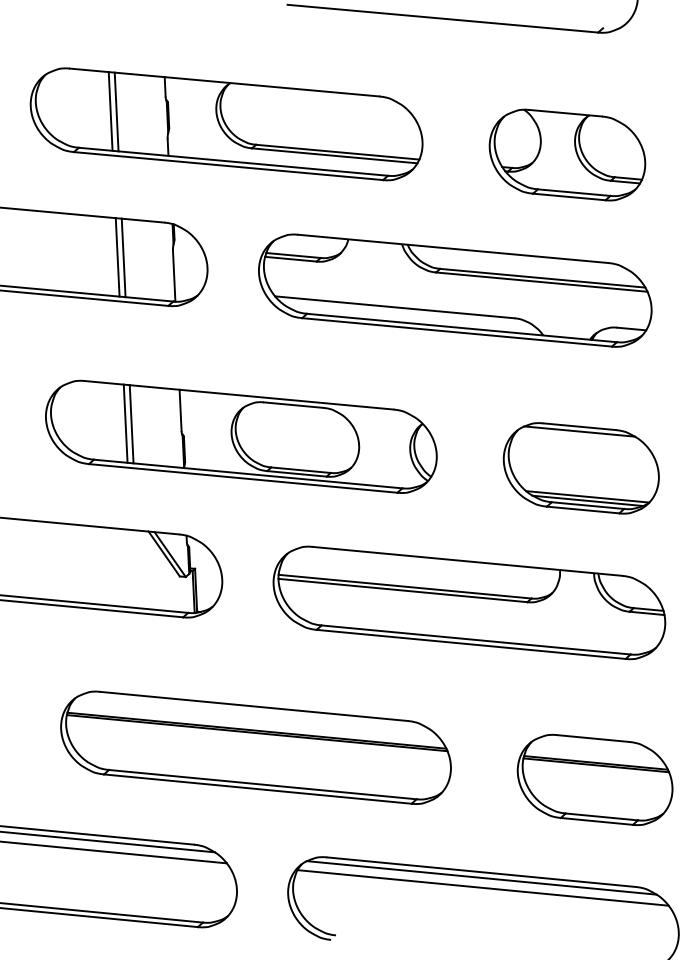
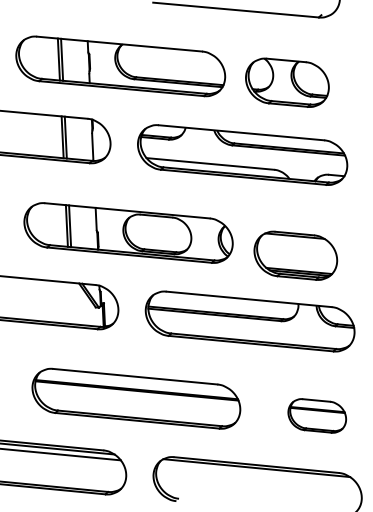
part: (567, 154) -> (287, 82), moved
part: (580, 467) -> (295, 255), moved
part: (595, 779) -> (317, 415), size x0.7
line: (483, 886) -> (257, 472), removed

